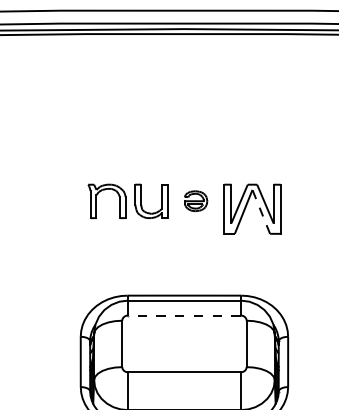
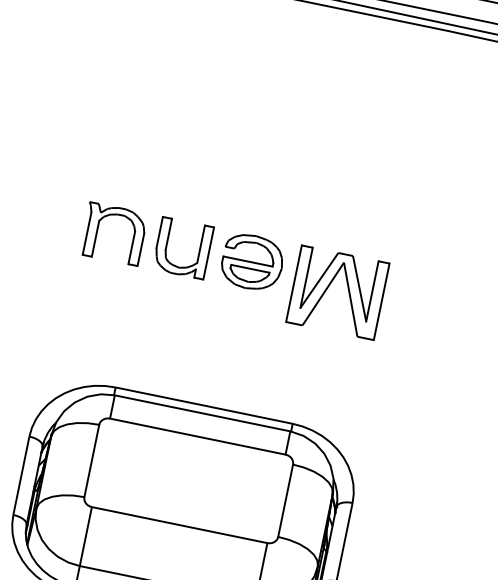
part: (195, 200) -> (251, 260), size x1.67
line: (261, 211) -> (351, 299), dashed -> solid
line: (183, 315) -> (196, 436), dashed -> solid

